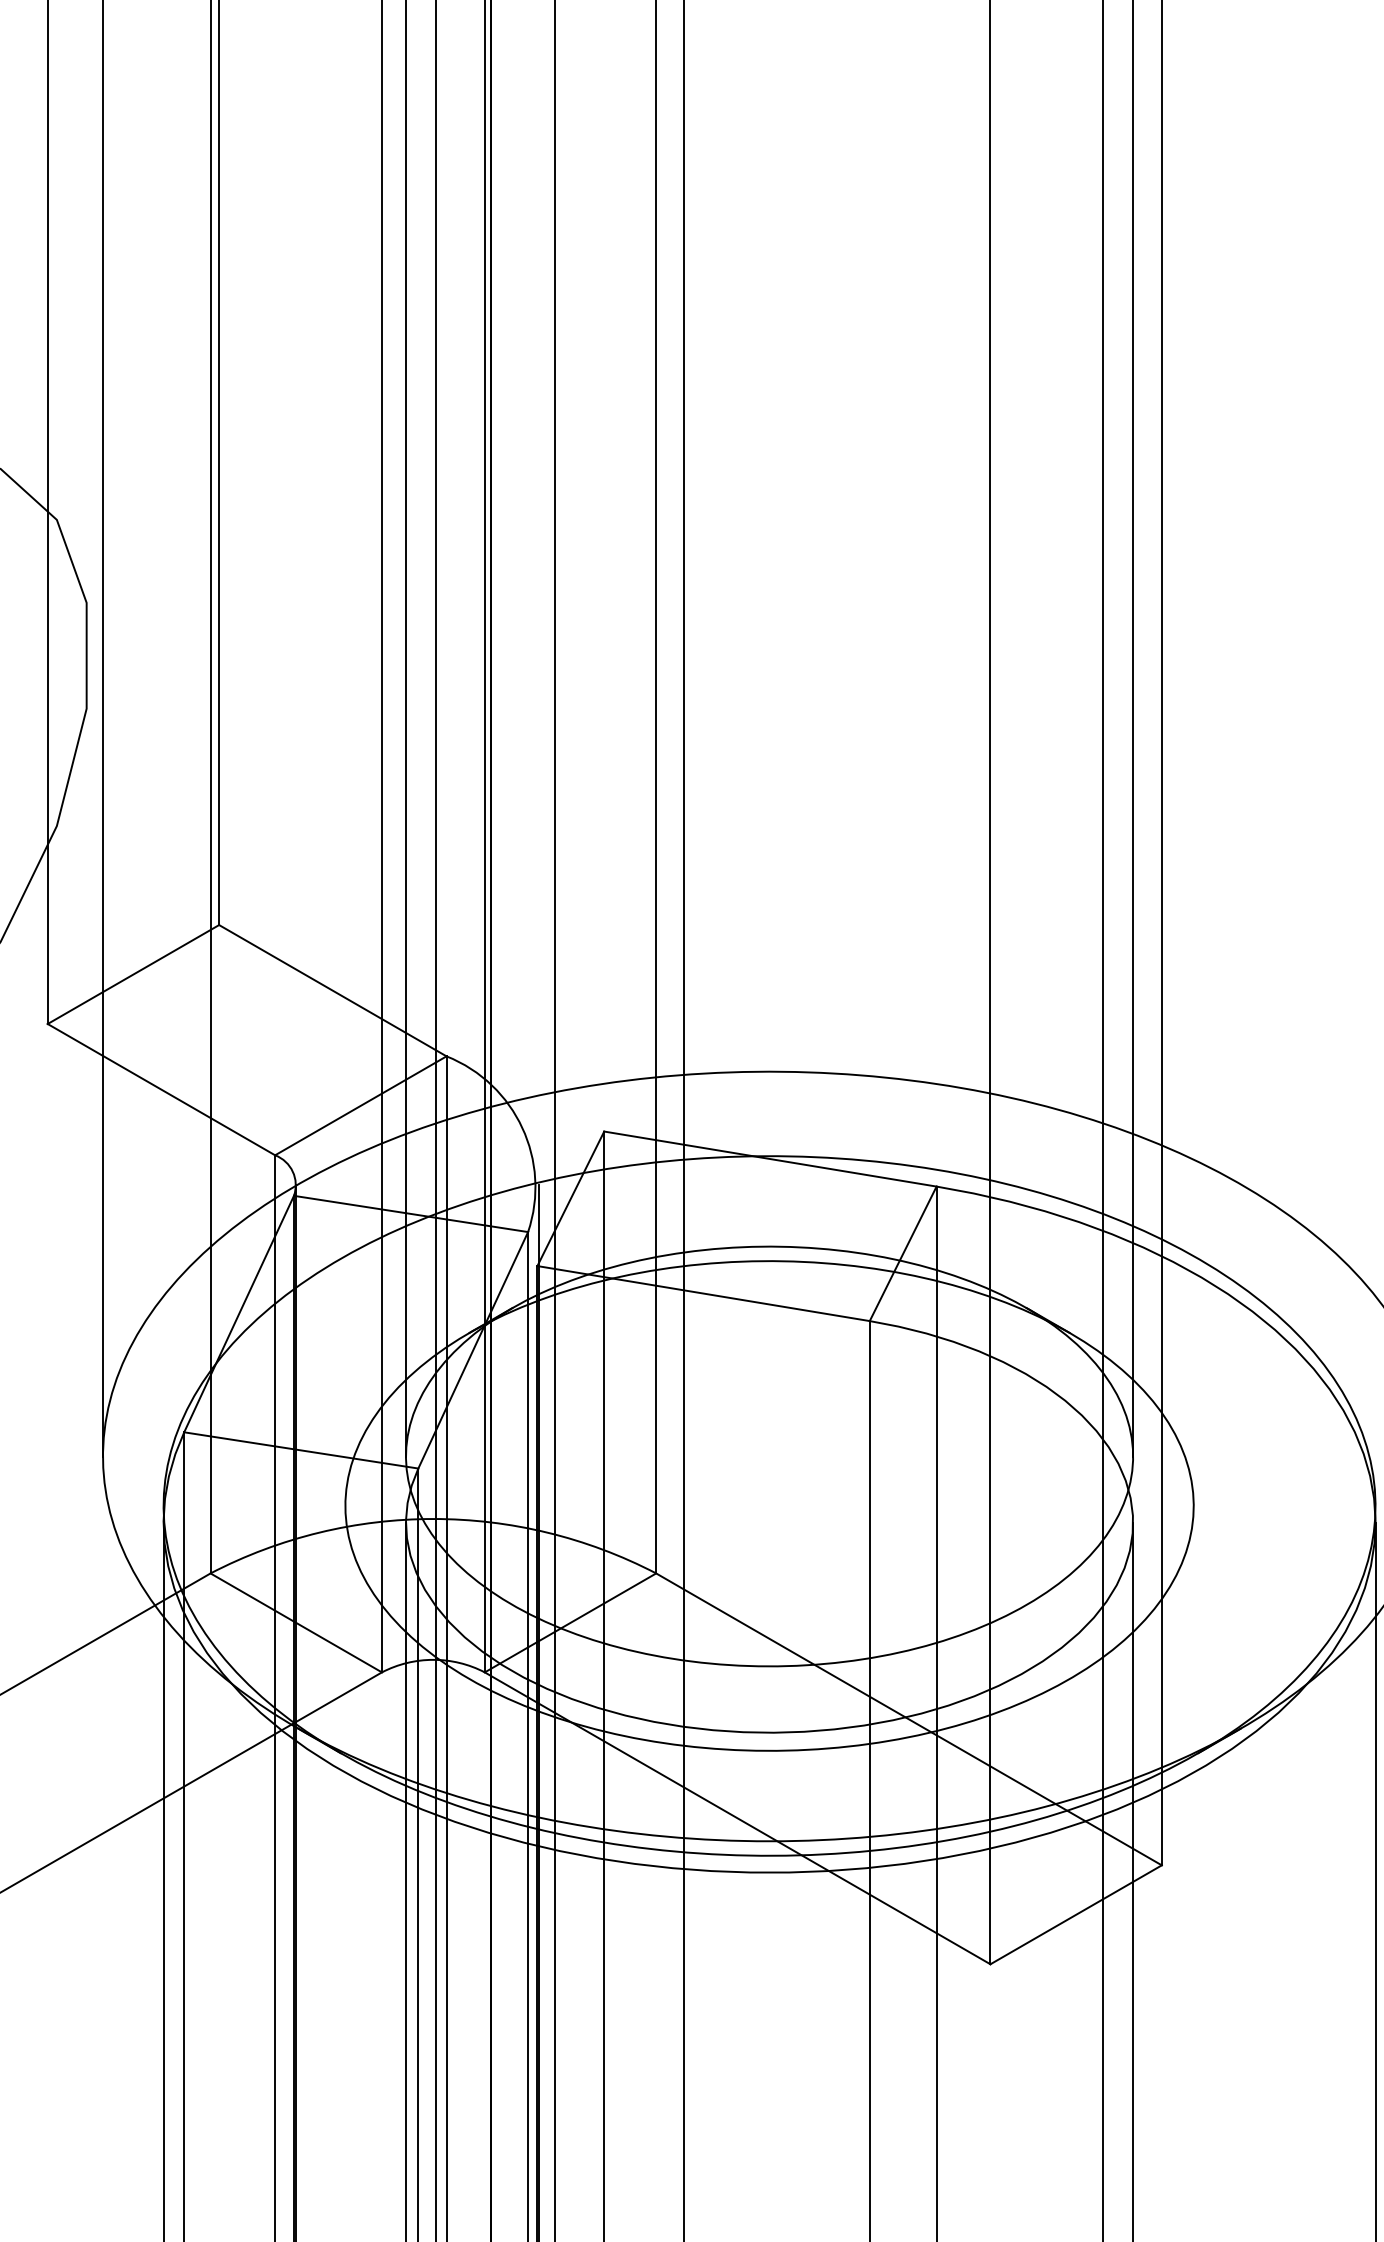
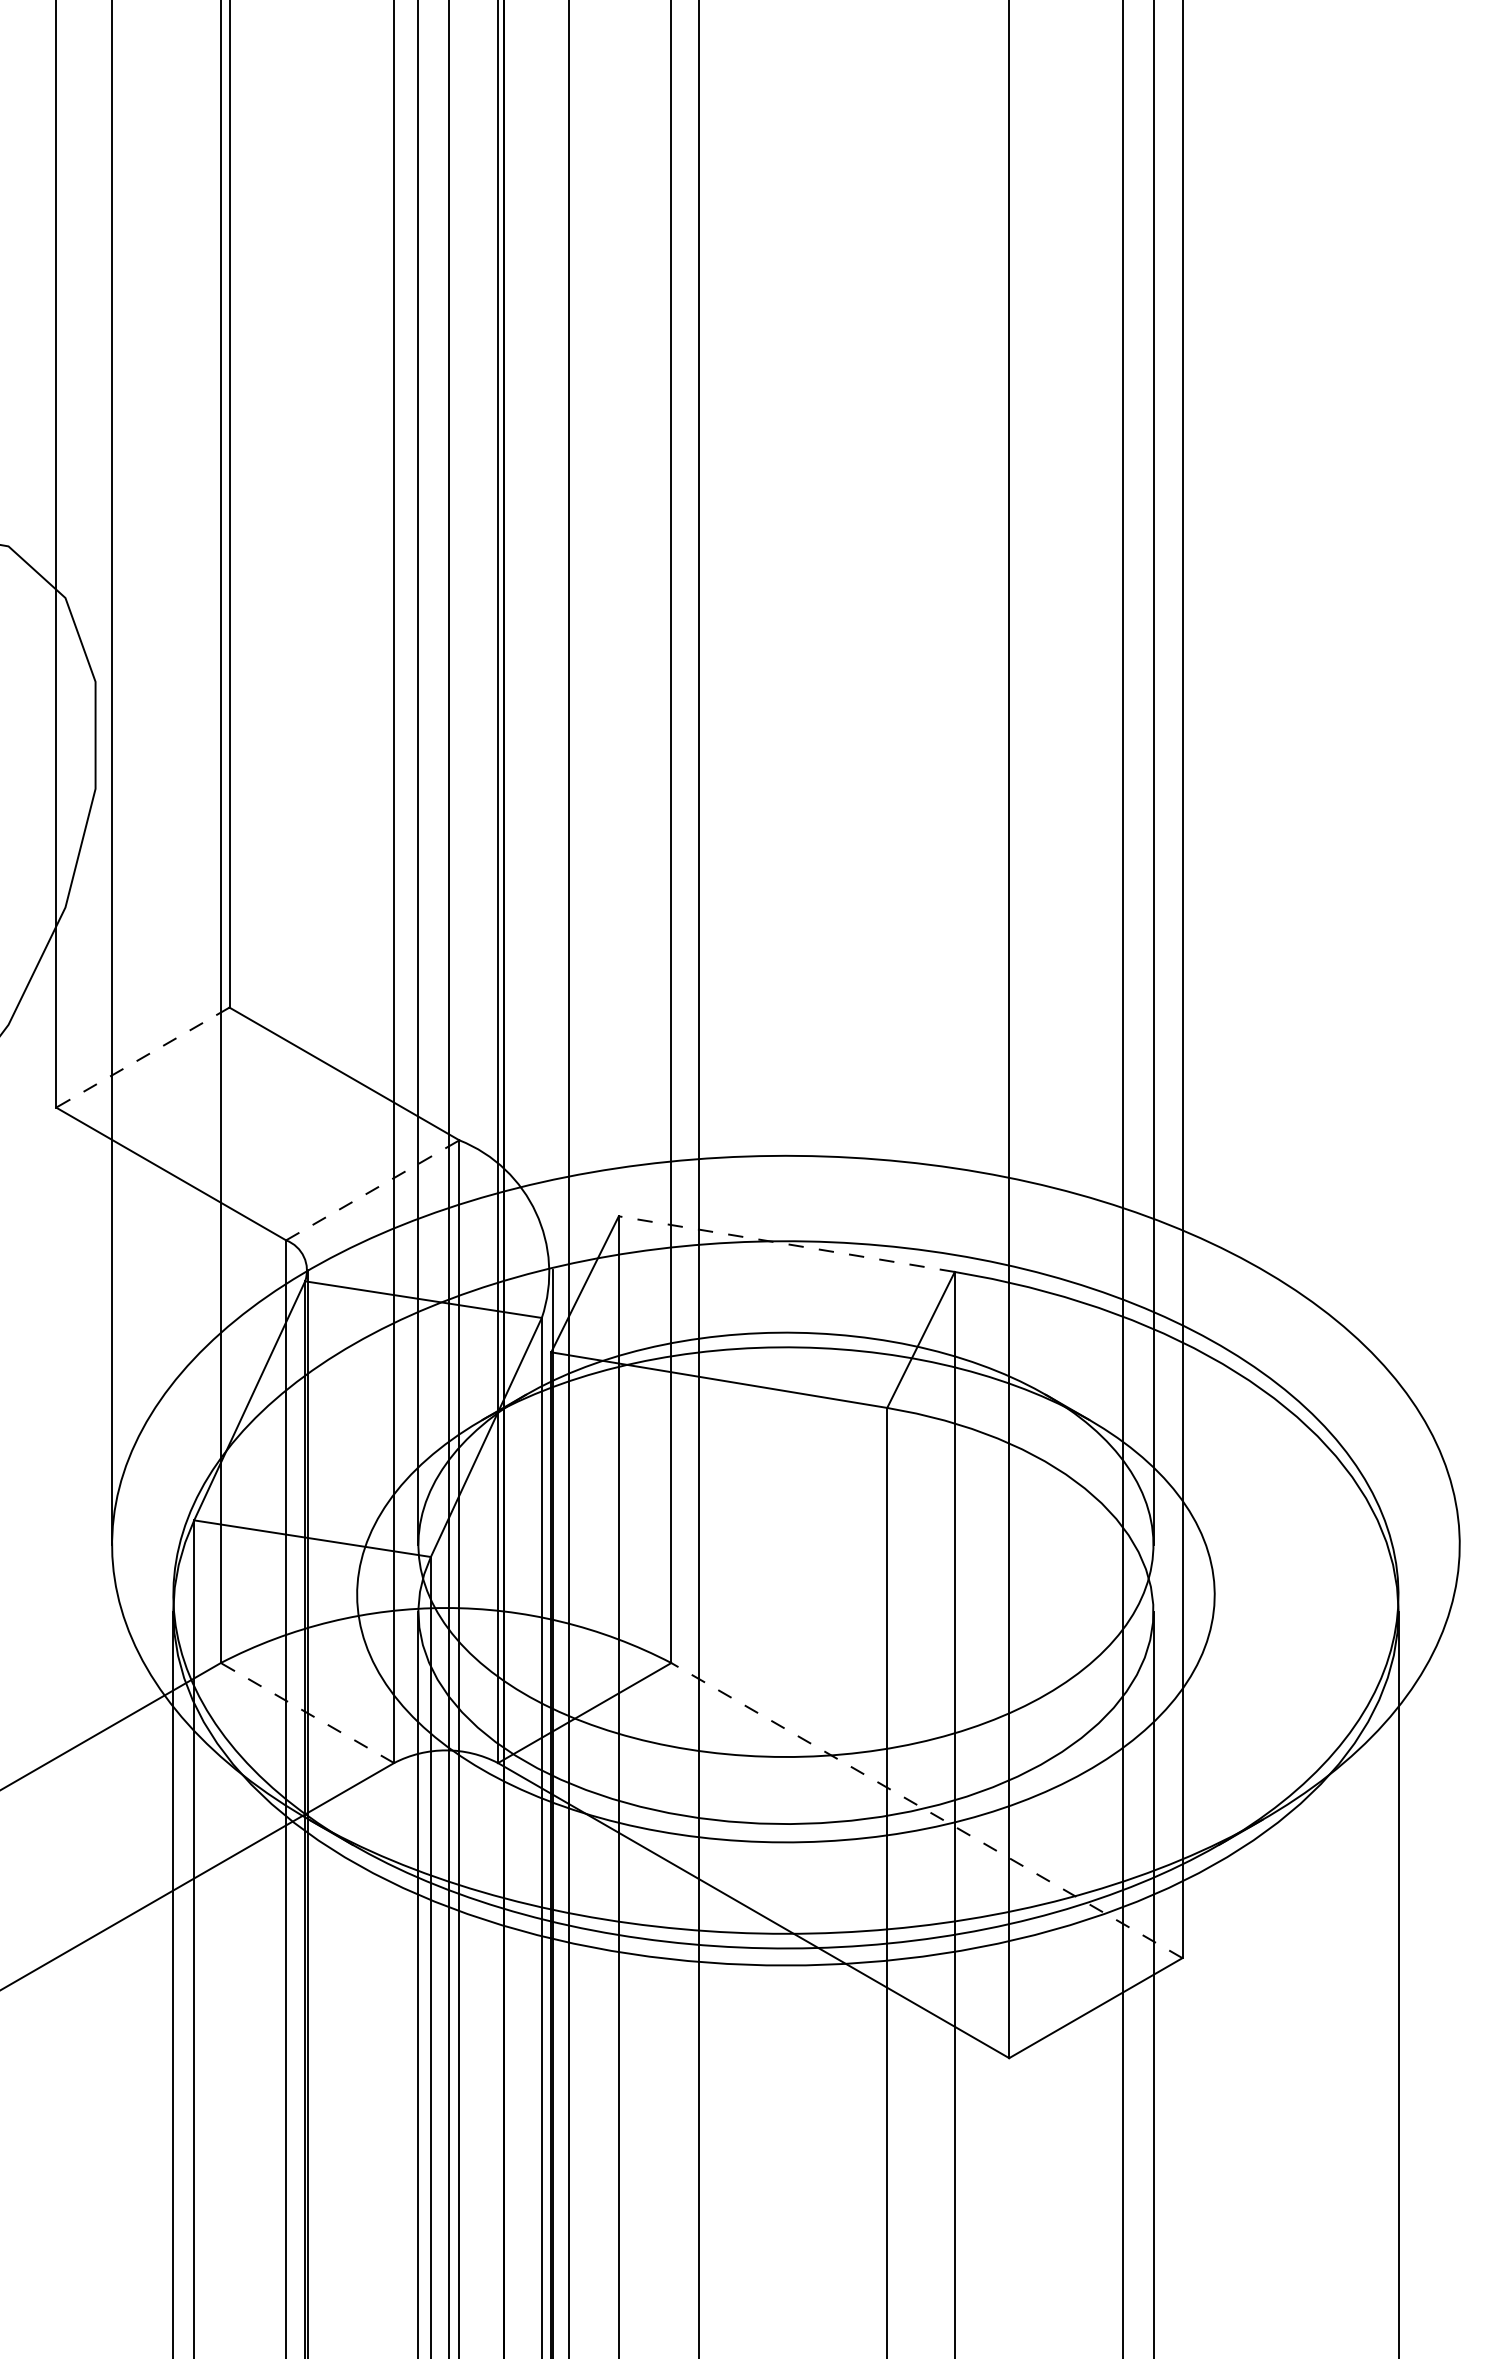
line: (133, 974) -> (142, 1057), solid -> dashed
line: (361, 1105) -> (373, 1190), solid -> dashed
line: (770, 1159) -> (786, 1244), solid -> dashed
line: (296, 1622) -> (307, 1712), solid -> dashed
line: (908, 1719) -> (926, 1810), solid -> dashed

